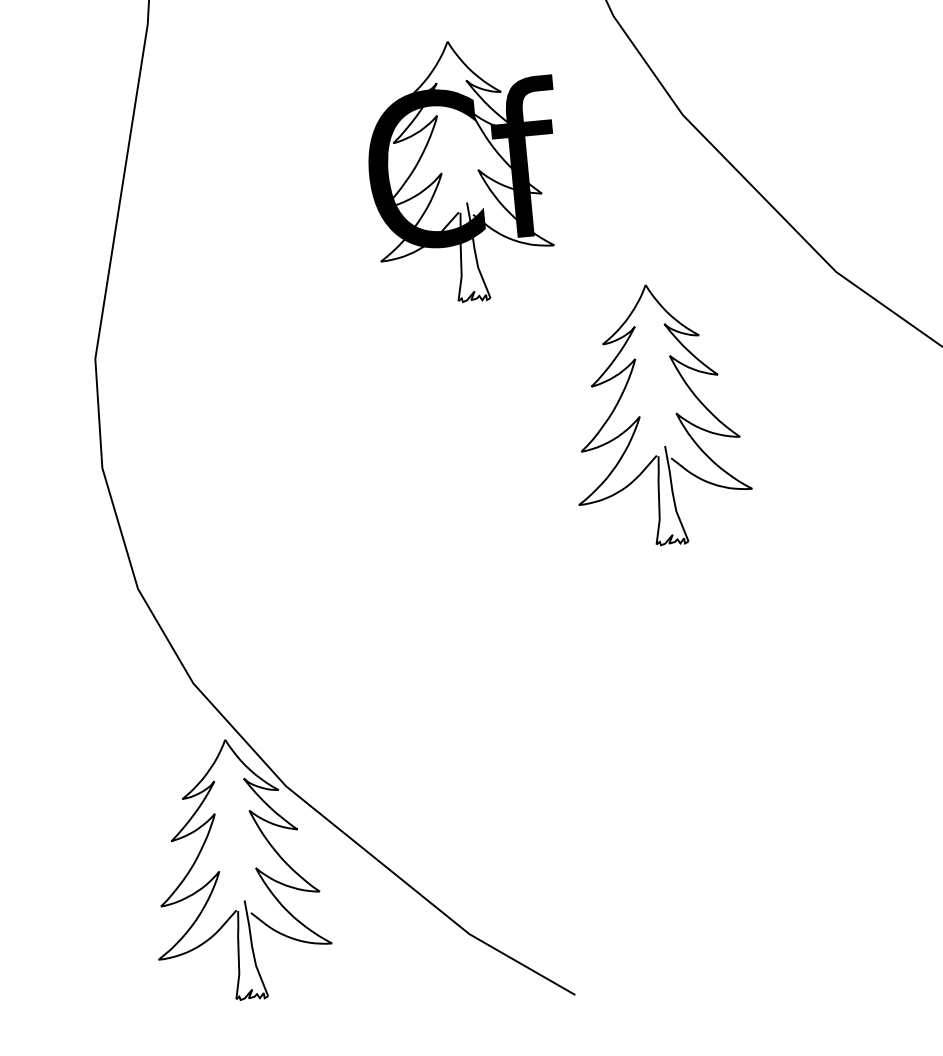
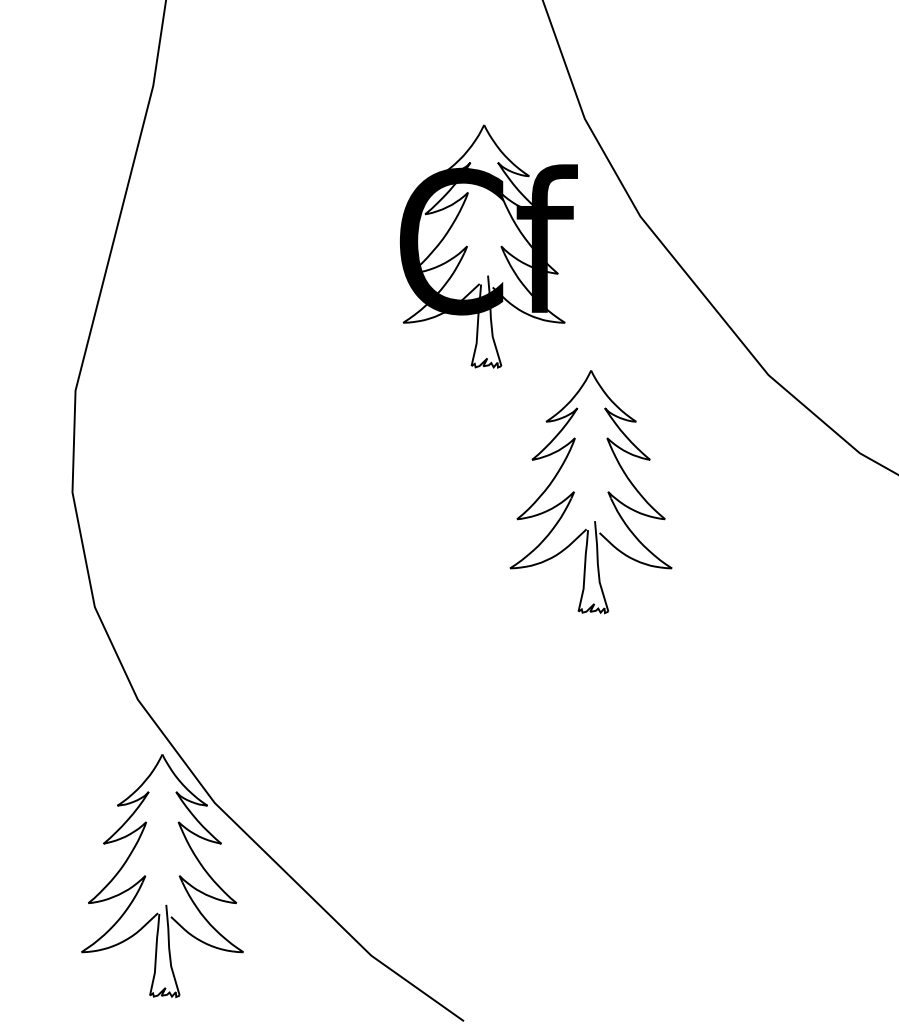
part: (464, 171) -> (488, 246), moved

